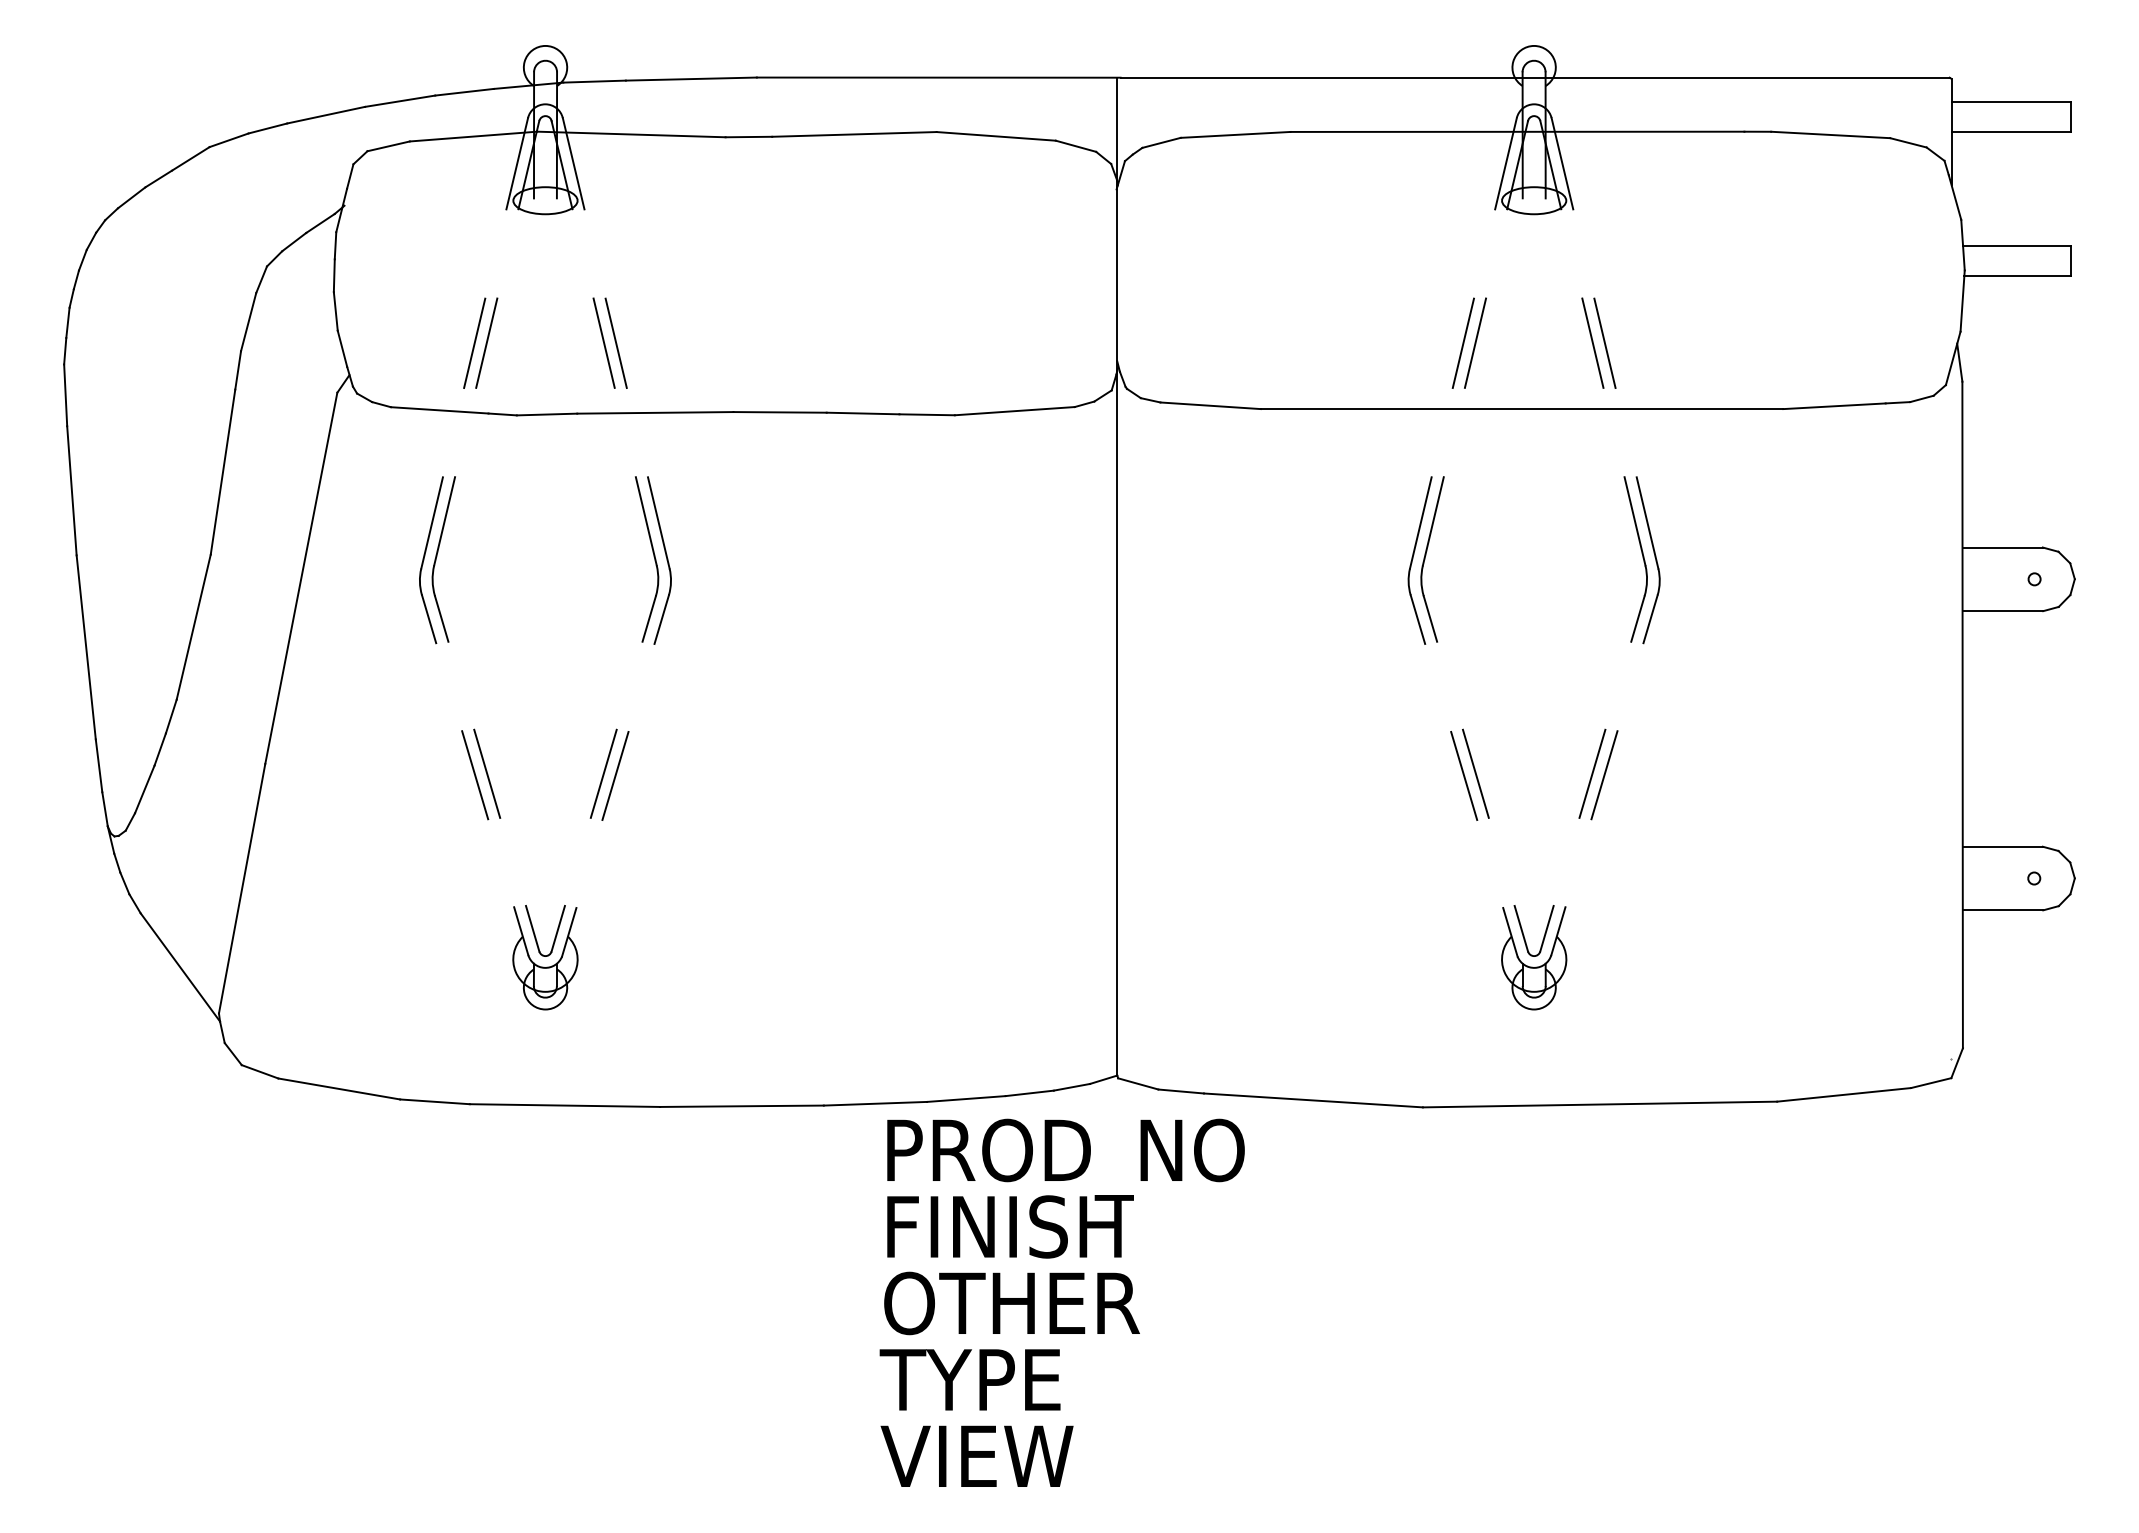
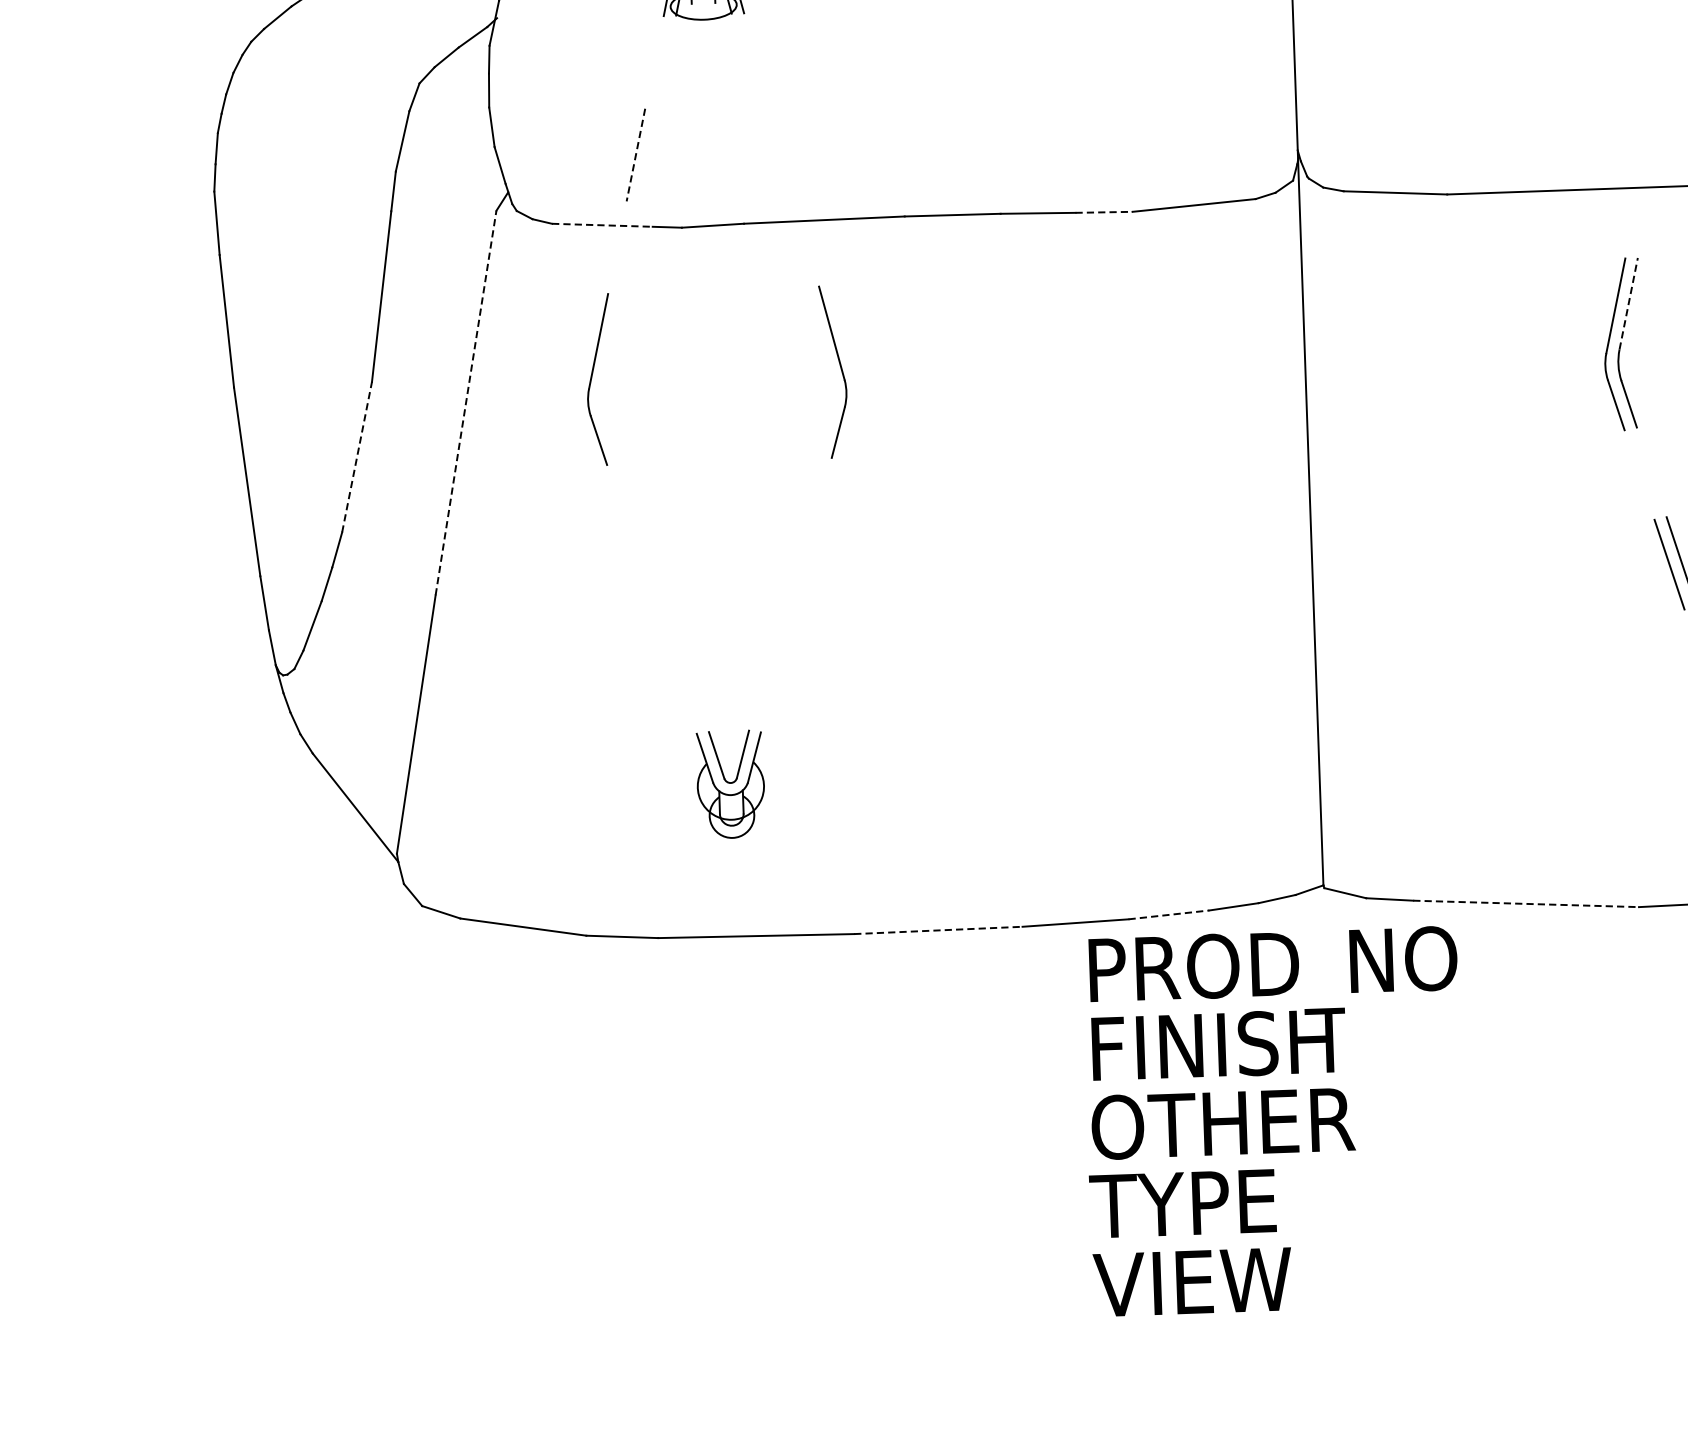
line: (486, 342) -> (648, 153), removed
line: (603, 342) -> (768, 149), removed
line: (615, 342) -> (780, 149), removed
line: (1462, 342) -> (1652, 118), removed
line: (1475, 342) -> (1665, 118), removed
line: (474, 343) -> (635, 155), solid -> dashed
line: (439, 410) -> (602, 225), solid -> dashed
line: (927, 414) -> (1104, 212), solid -> dashed
line: (1433, 520) -> (1628, 302), solid -> dashed
part: (437, 556) -> (605, 375), removed
part: (653, 556) -> (827, 367), removed
line: (301, 577) -> (466, 402), solid -> dashed
line: (193, 627) -> (356, 457), solid -> dashed
line: (487, 773) -> (664, 597), removed
line: (603, 773) -> (783, 593), removed
line: (475, 775) -> (652, 599), removed
line: (615, 775) -> (796, 594), removed
line: (966, 1098) -> (1169, 914), solid -> dashed
line: (1313, 1100) -> (1526, 903), solid -> dashed
line: (741, 1106) -> (937, 930), solid -> dashed

